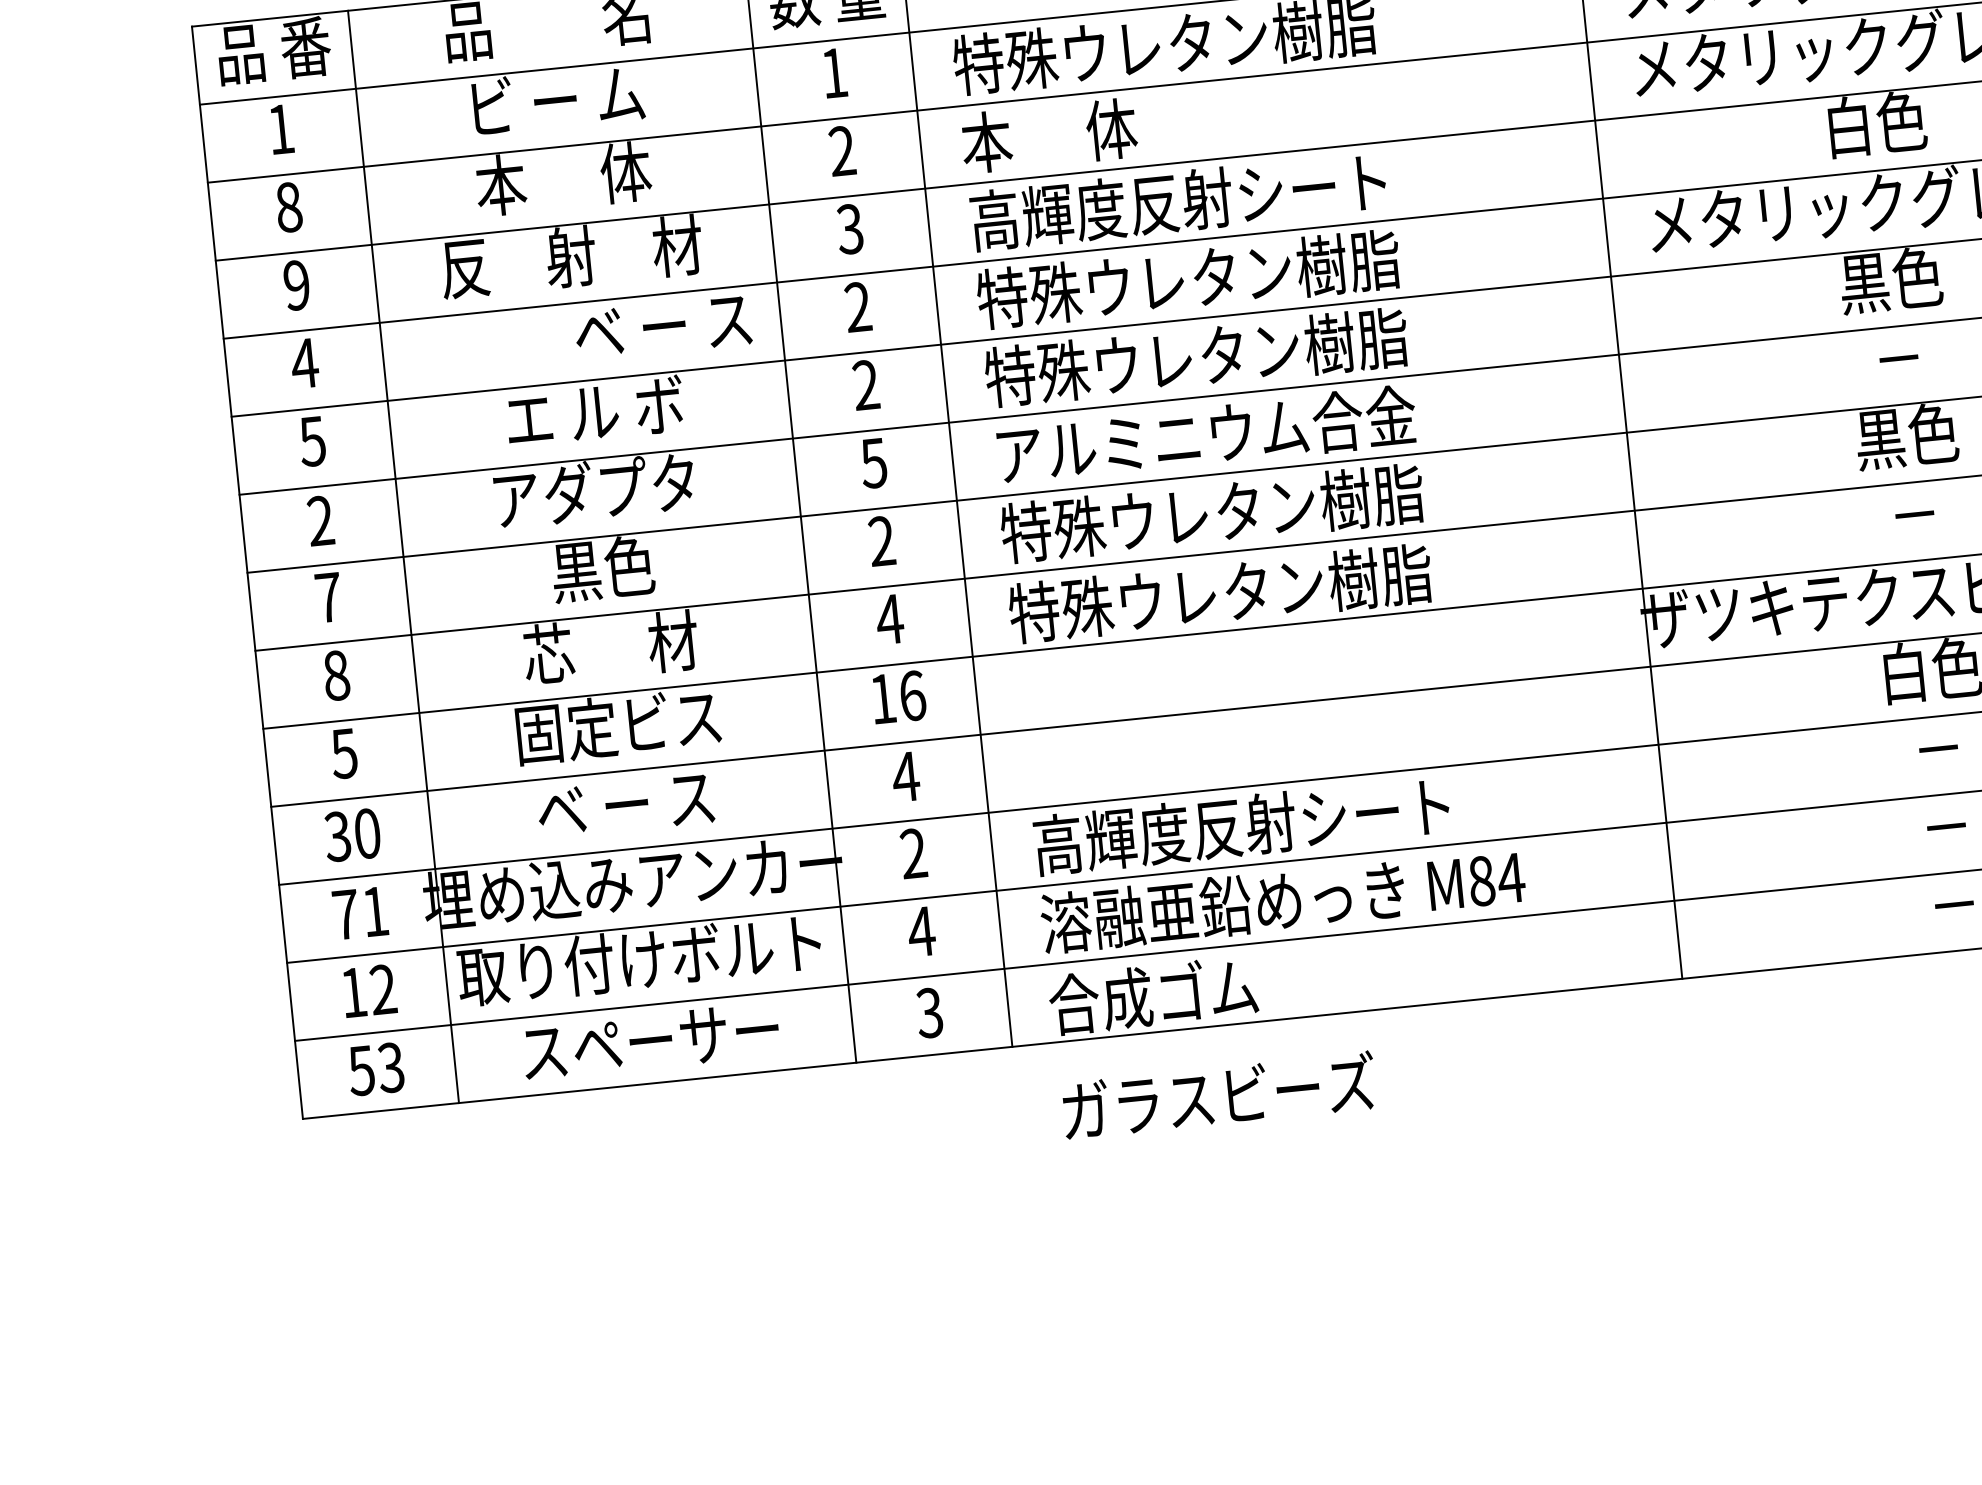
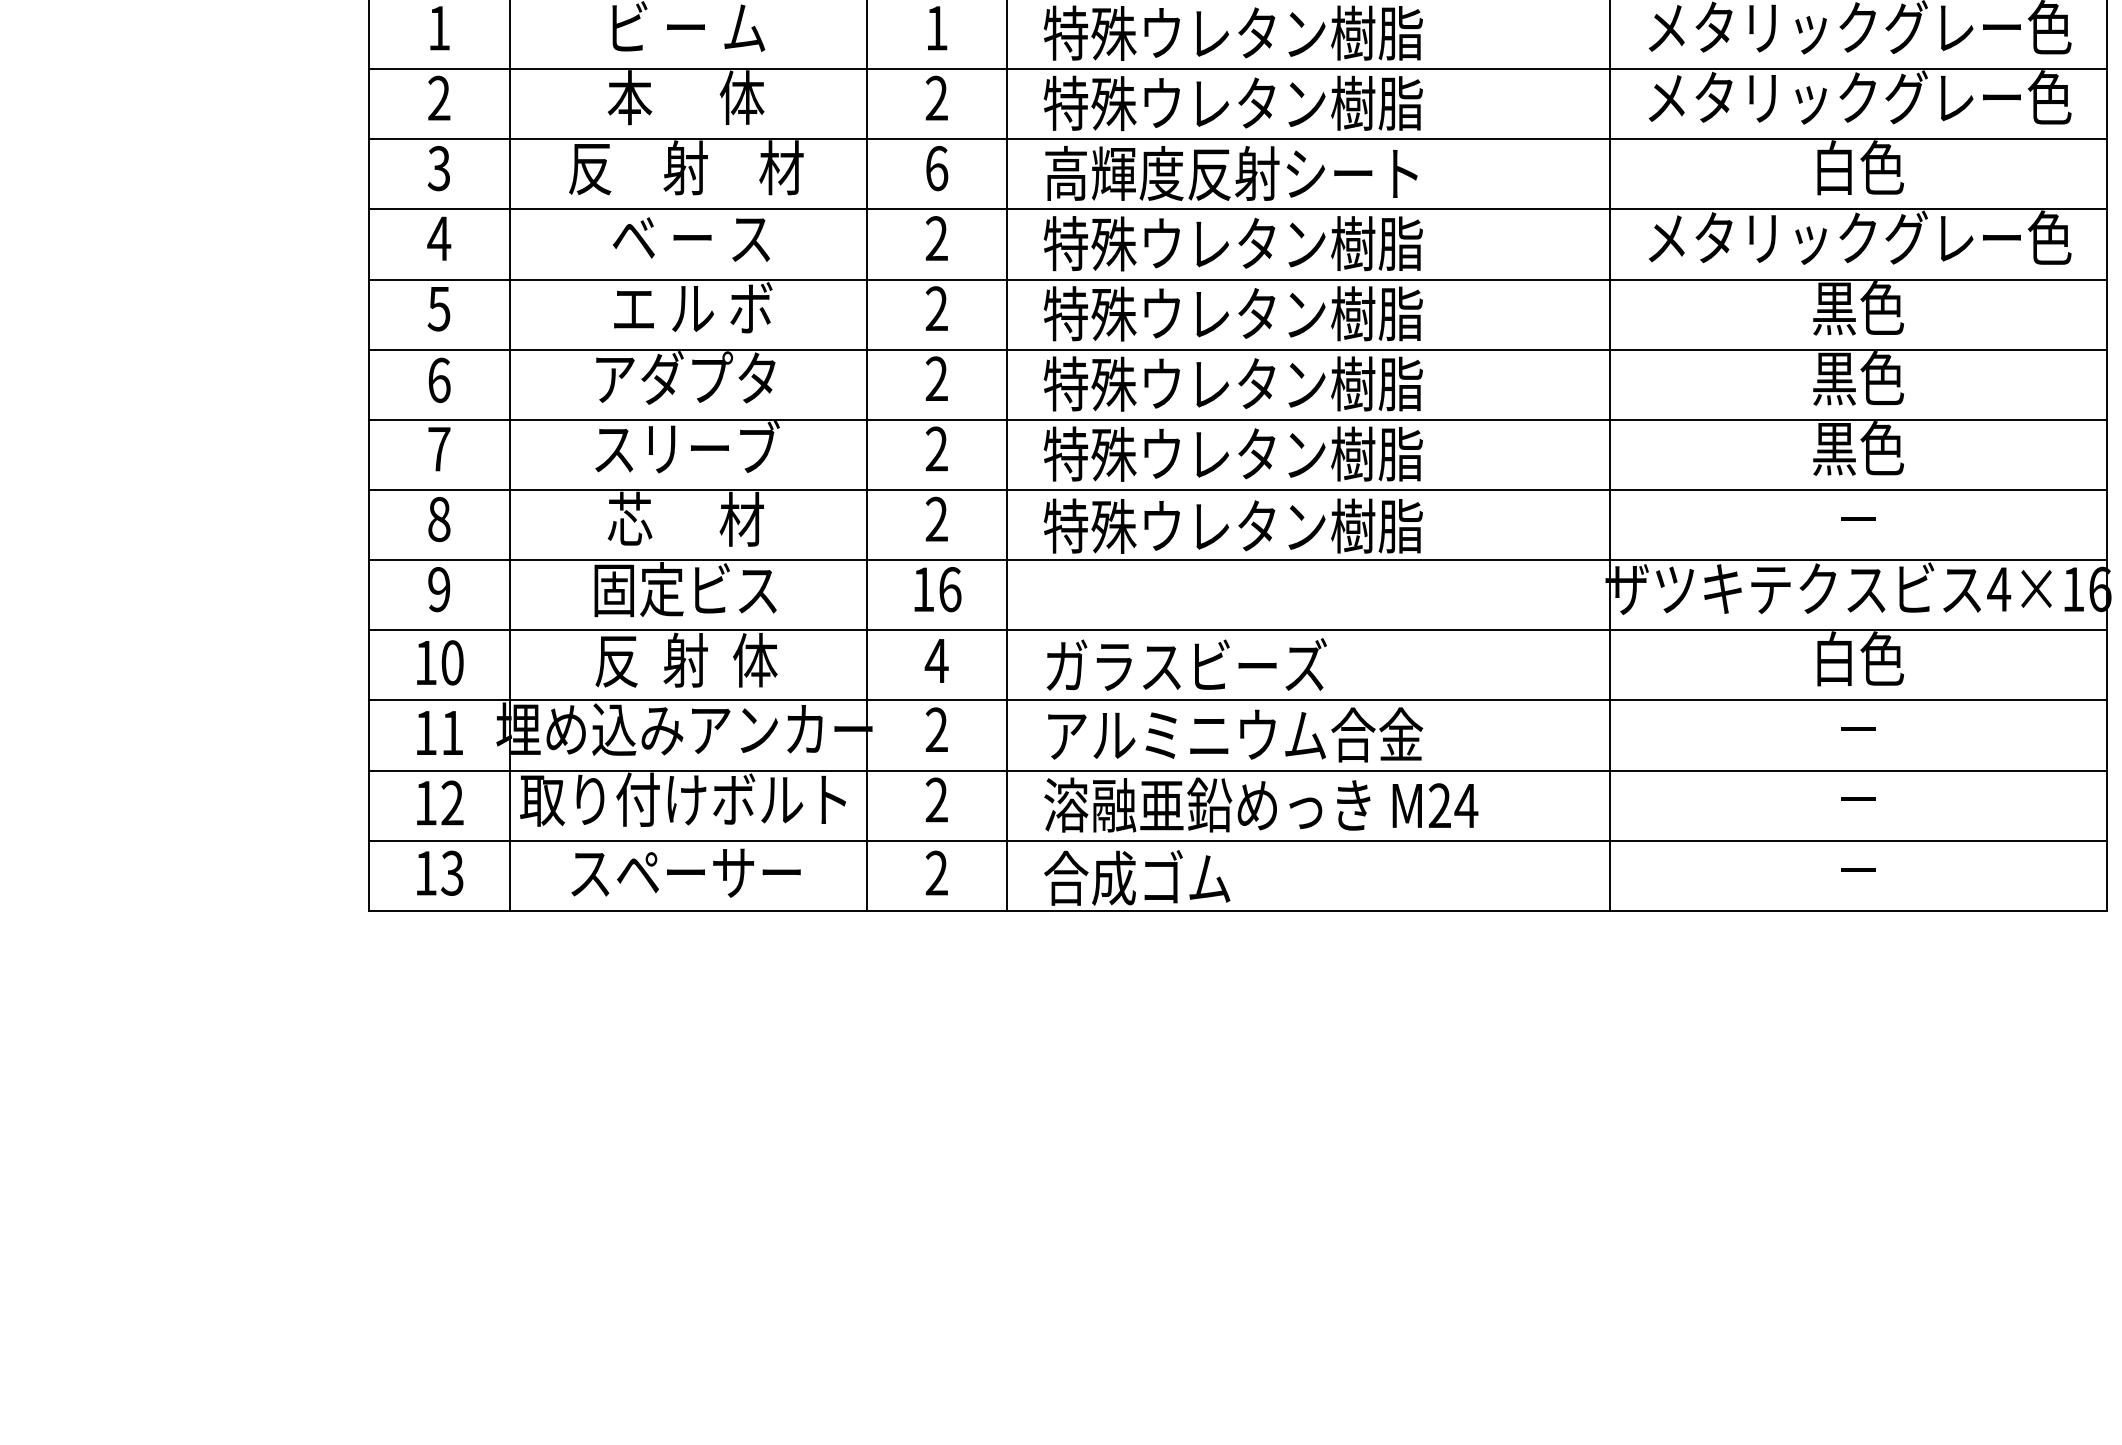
text: (1171, 123) -> (1232, 103), 本      体 -> 特殊ウレタン樹脂
text: (289, 207) -> (439, 98), 8 -> 2
text: (849, 229) -> (936, 168), 3 -> 6
text: (296, 285) -> (438, 168), 9 -> 3
text: (663, 327) -> (691, 239), moved
text: (1899, 358) -> (1858, 378), － -> 黒色
text: (1204, 434) -> (1233, 383), アルミニウム合金 -> 特殊ウレタン樹脂
text: (873, 462) -> (936, 378), 5 -> 2
text: (321, 521) -> (439, 380), 2 -> 6
text: (604, 568) -> (687, 448), 黒色 -> スリーブ
text: (889, 618) -> (936, 518), 4 -> 2
text: (343, 753) -> (438, 589), 5 -> 9
text: (627, 803) -> (686, 659), ベ ー ス -> 反  射  体
text: (1245, 825) -> (1234, 734), 高輝度反射シート -> アルミニウム合金
text: (337, 836) -> (425, 662), 30 -> 10
text: (1481, 880) -> (1439, 805), M84 -> M24
text: (346, 914) -> (426, 732), 71 -> 11
text: (921, 930) -> (936, 799), 4 -> 2
text: (929, 1013) -> (936, 873), 3 -> 2
text: (361, 1071) -> (425, 873), 53 -> 13
text: (1218, 1095) -> (1186, 664), moved

